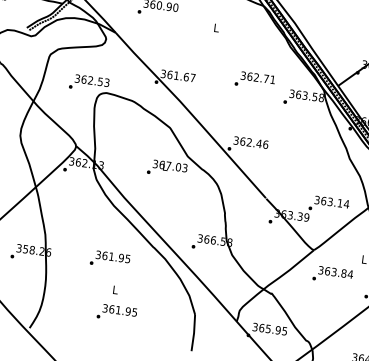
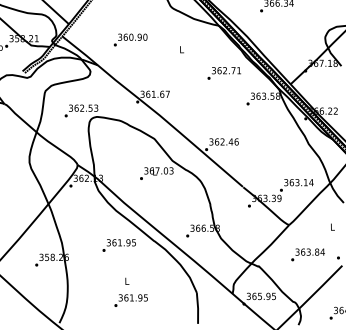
text: (254, 80) -> (223, 73), moved
text: (109, 259) -> (118, 245), moved
text: (332, 274) -> (307, 254), moved

